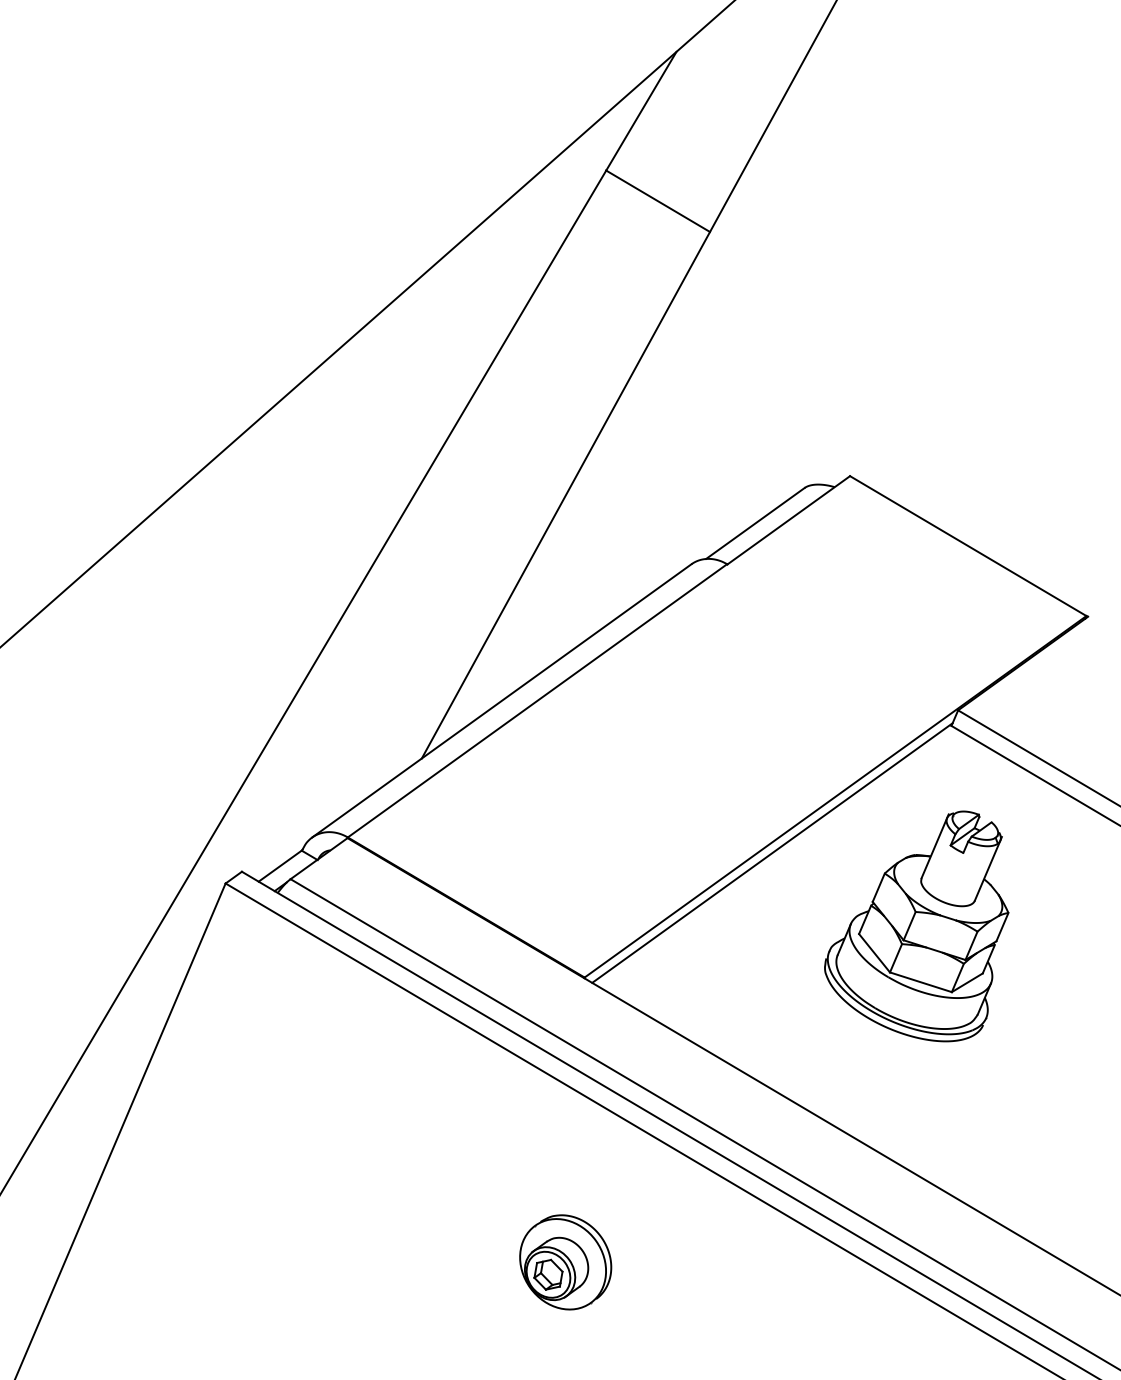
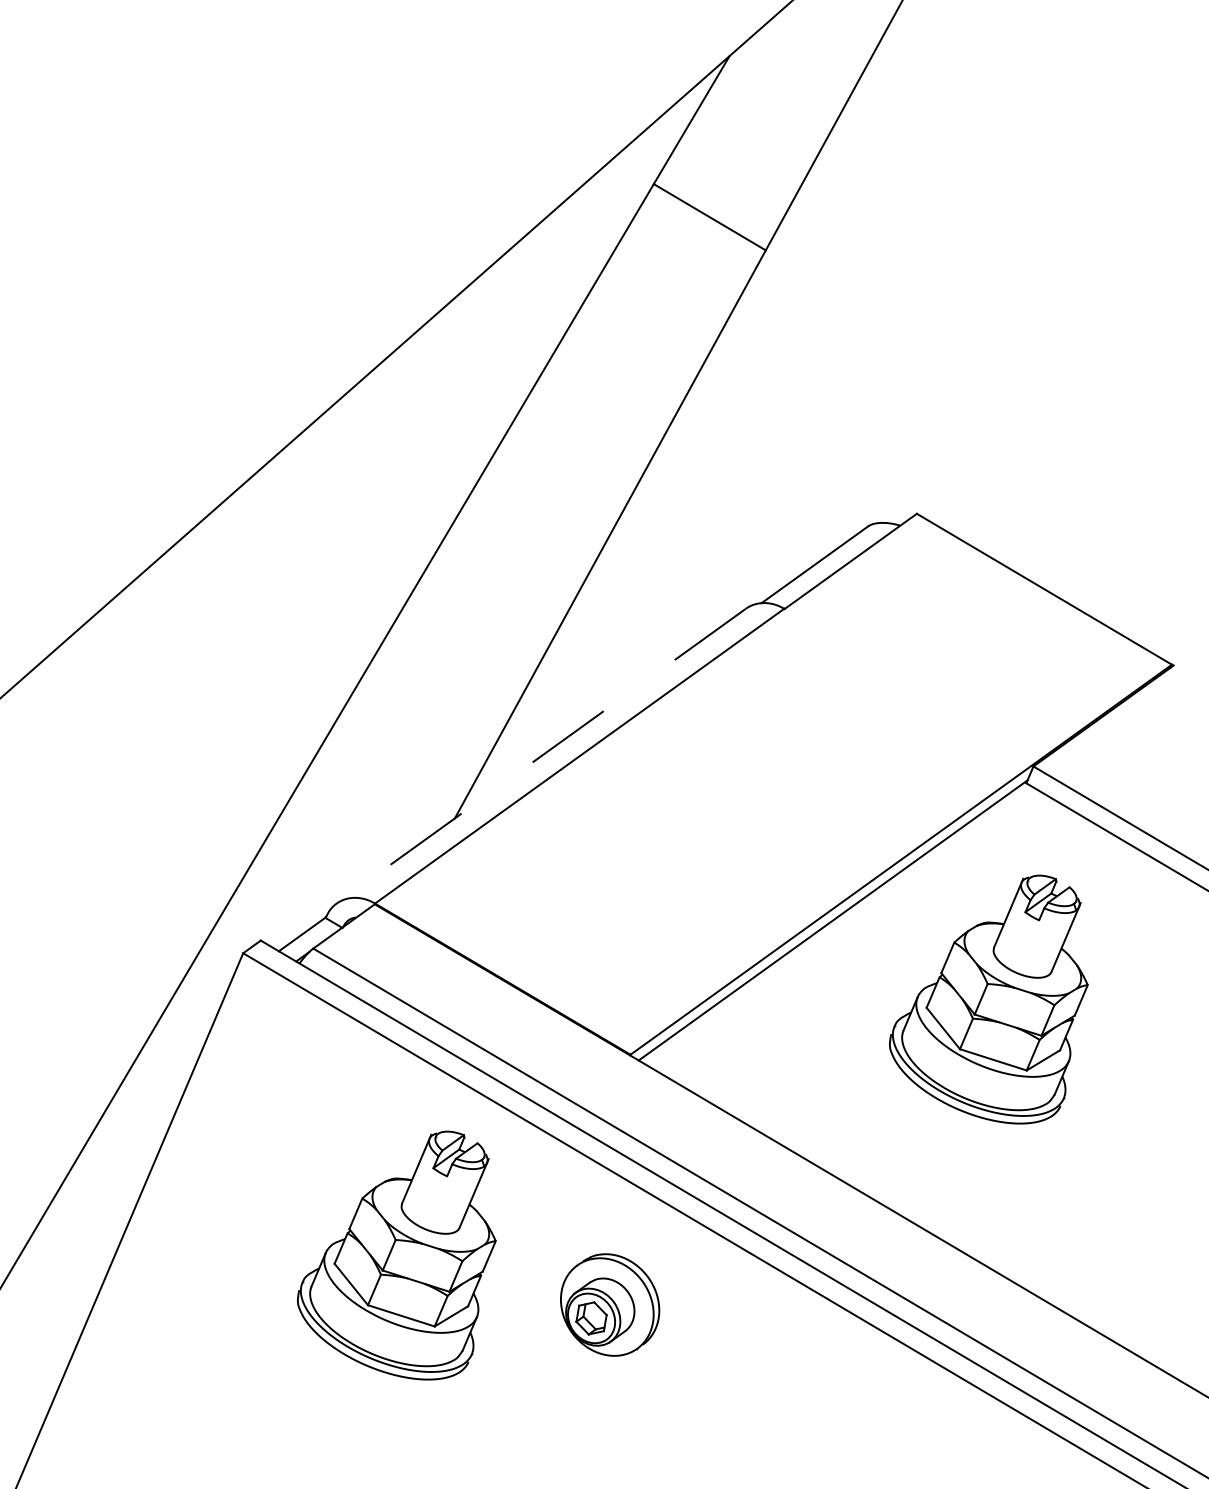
line: (501, 701) -> (540, 756), solid -> dashed
part: (367, 1163) -> (396, 1255), added
part: (566, 1261) -> (610, 1304), moved

